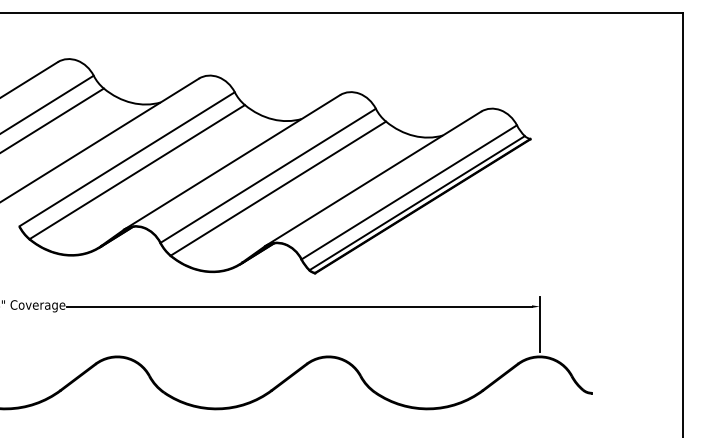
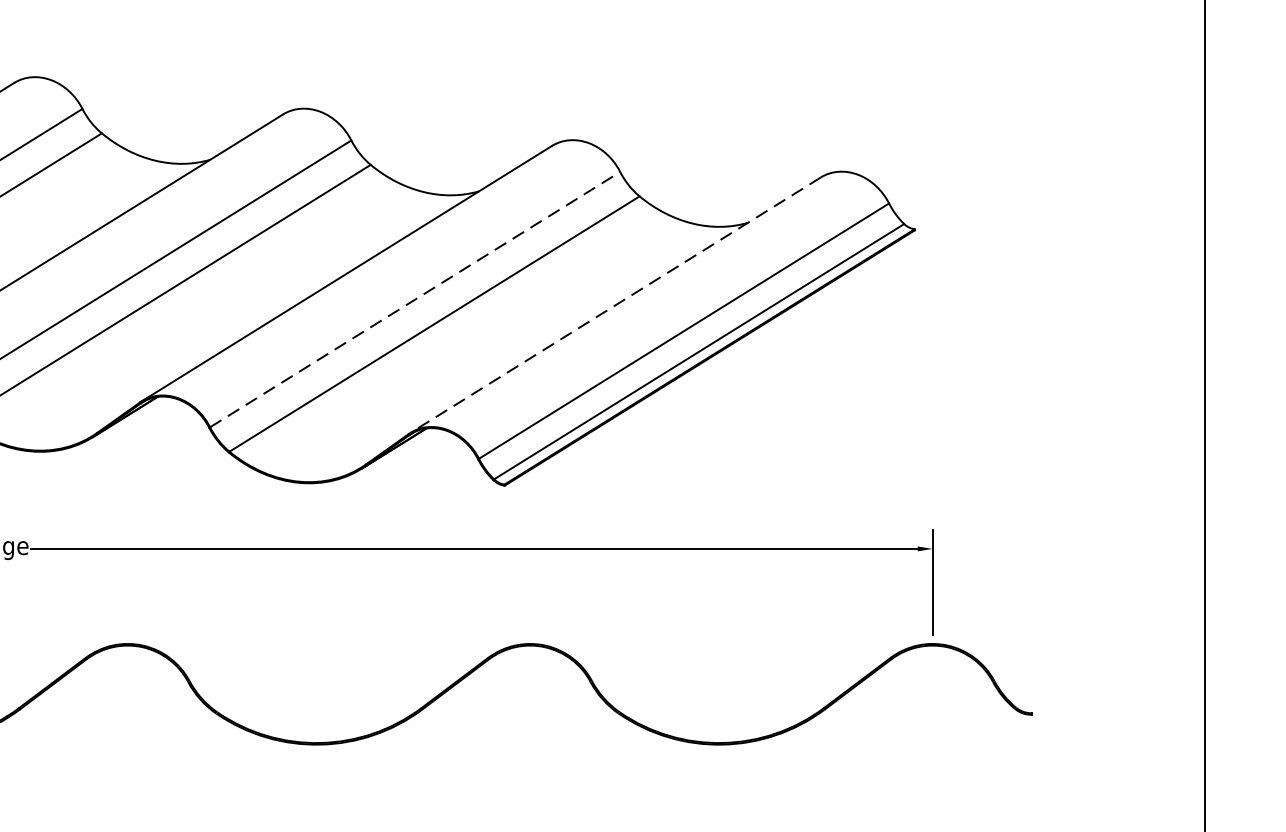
line: (268, 175) -> (415, 299), solid -> dashed
line: (373, 178) -> (615, 304), solid -> dashed

